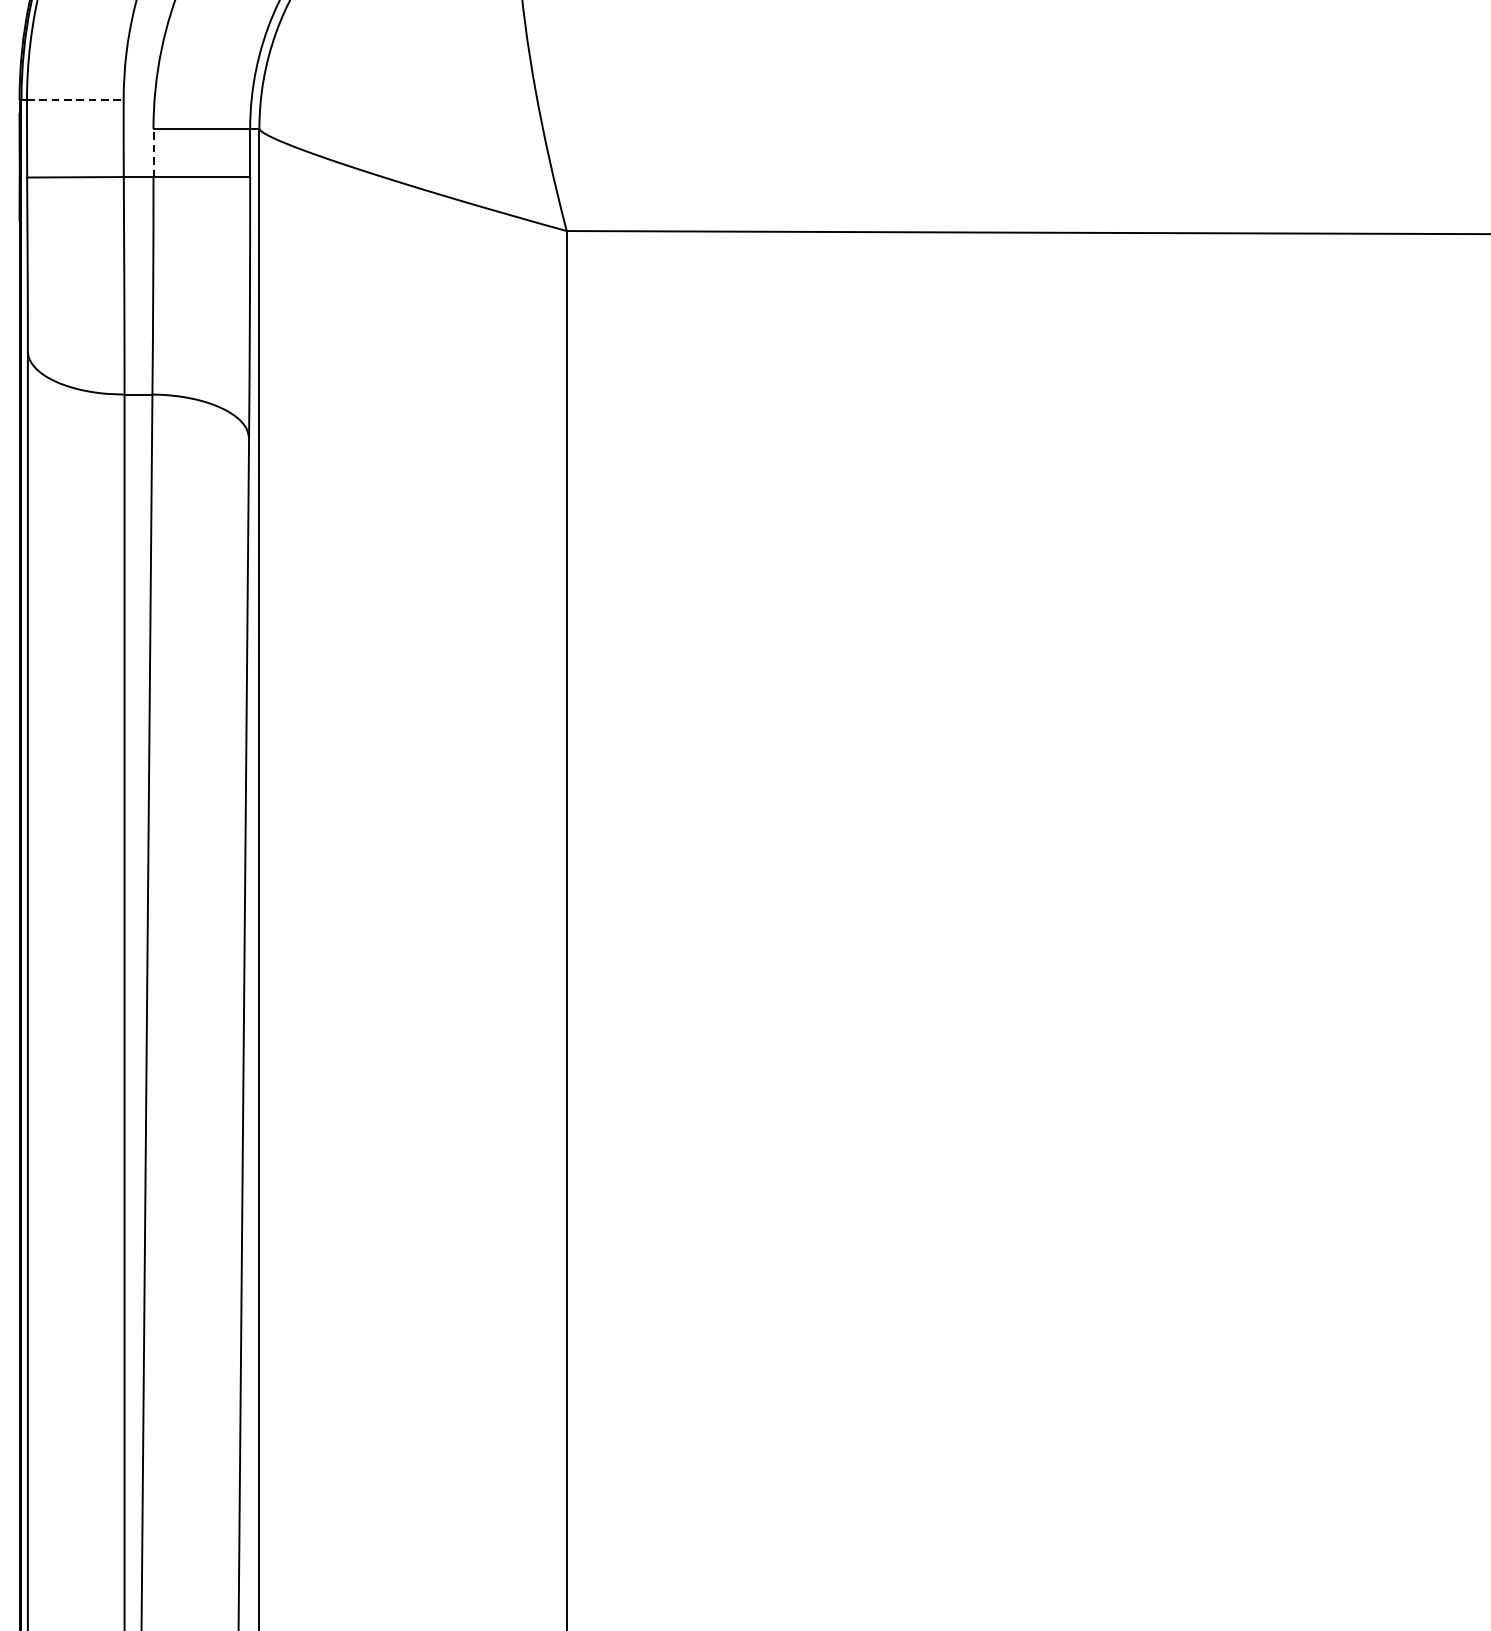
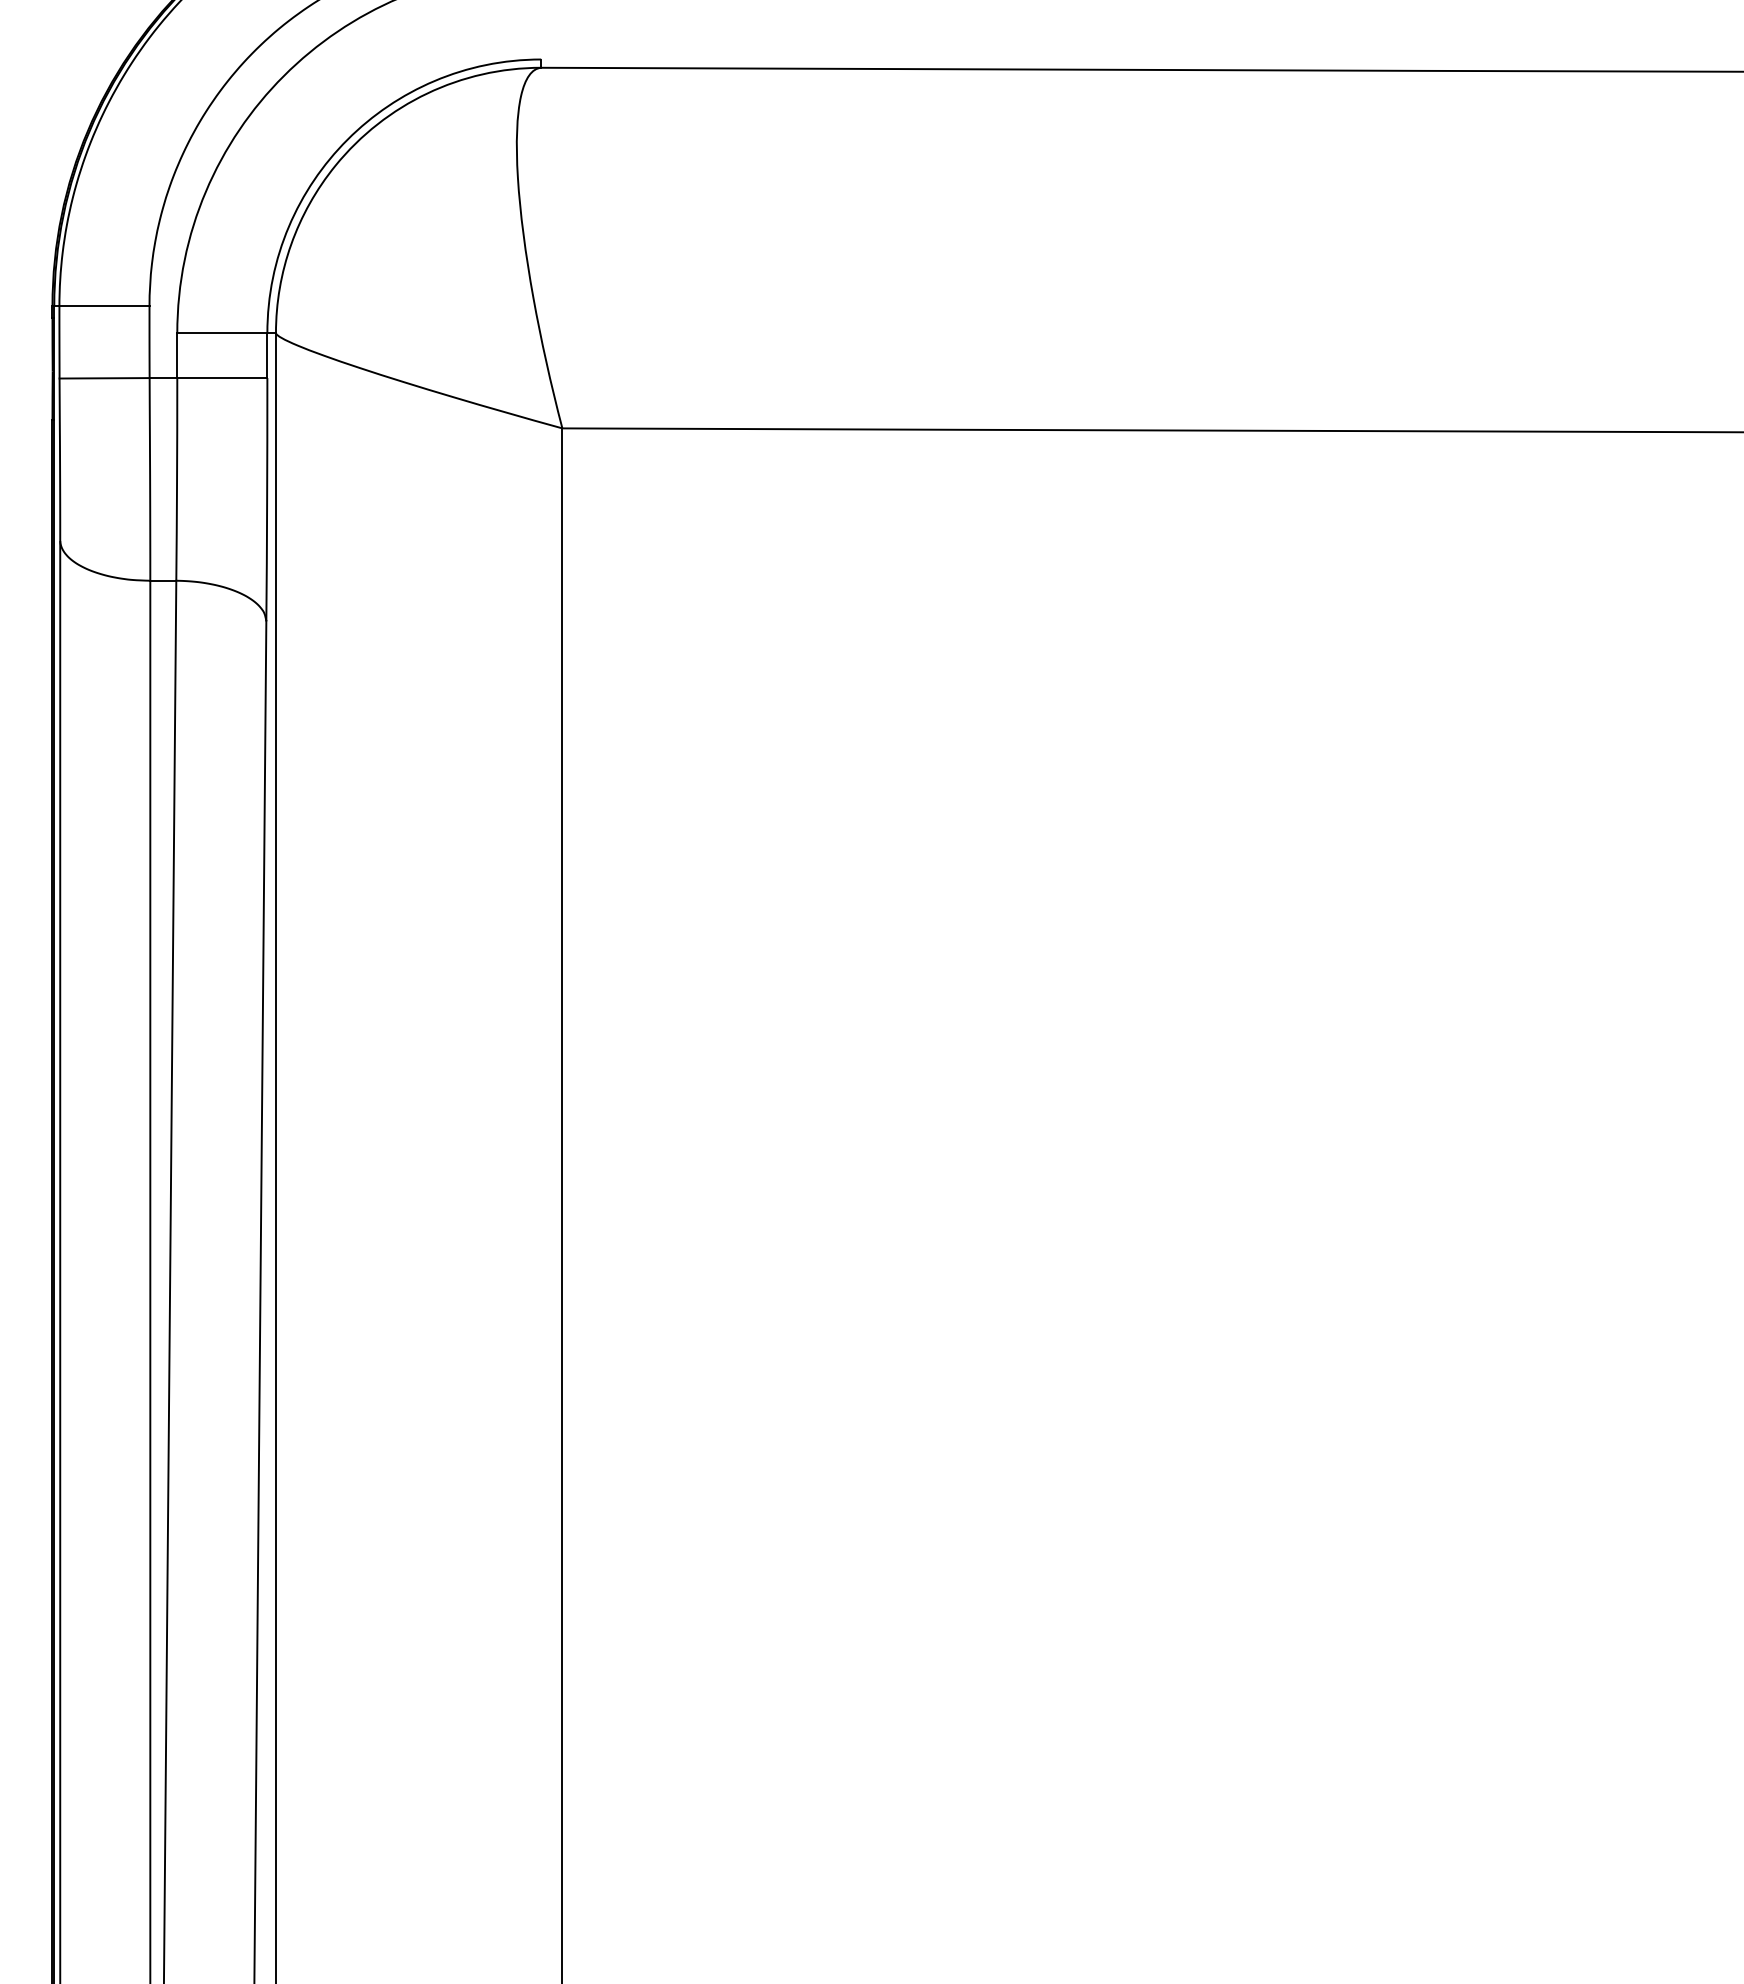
line: (75, 100) -> (104, 306), dashed -> solid
line: (153, 152) -> (177, 355), dashed -> solid

